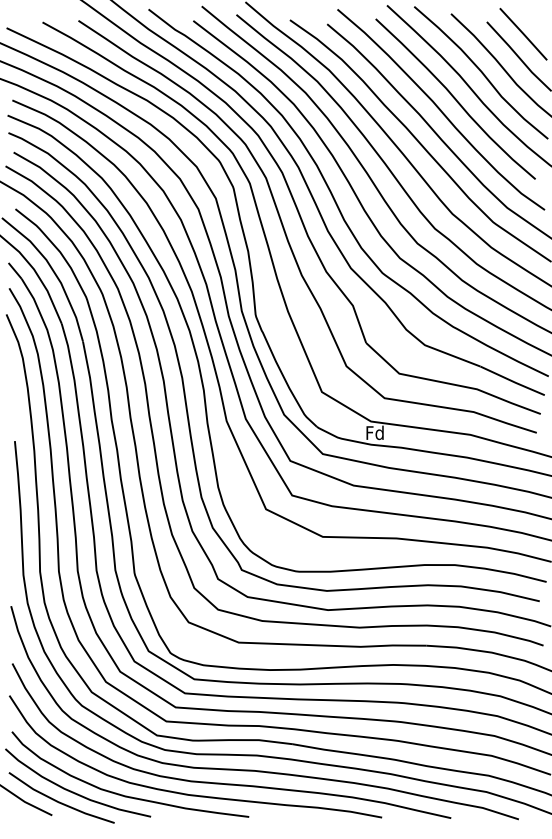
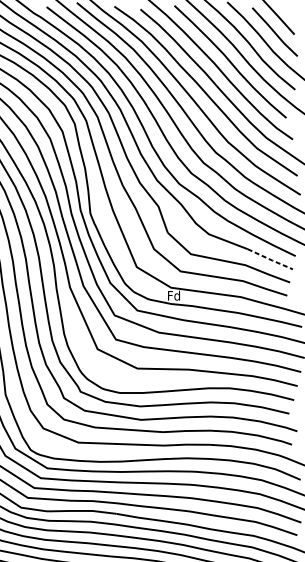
line: (513, 381) -> (270, 259), solid -> dashed

